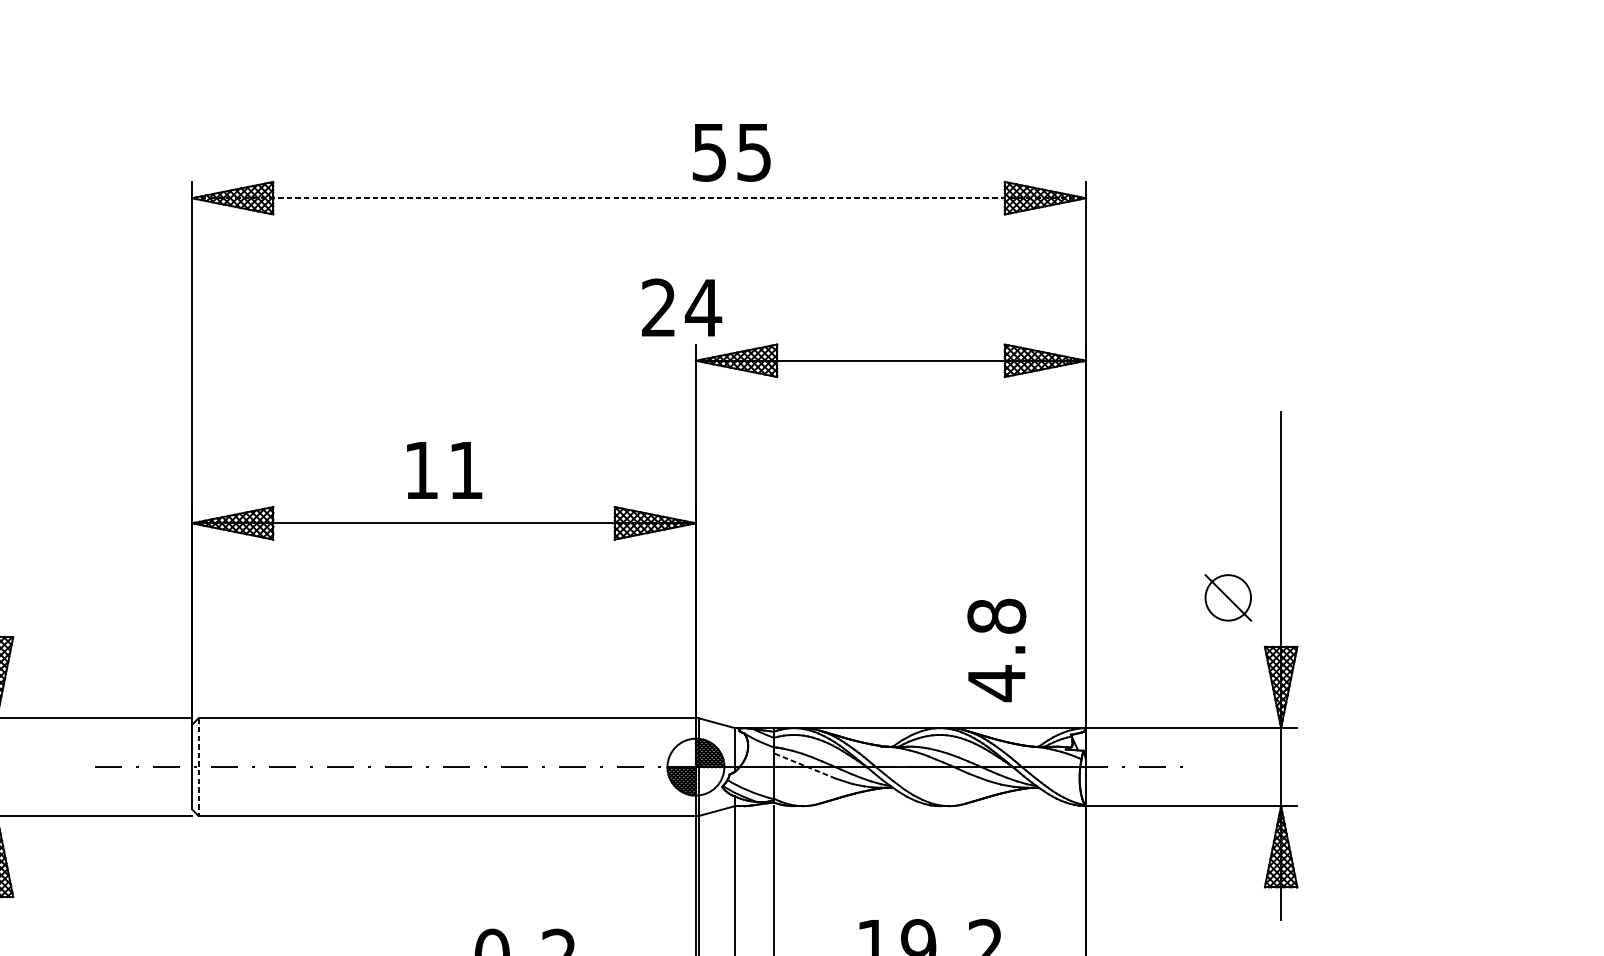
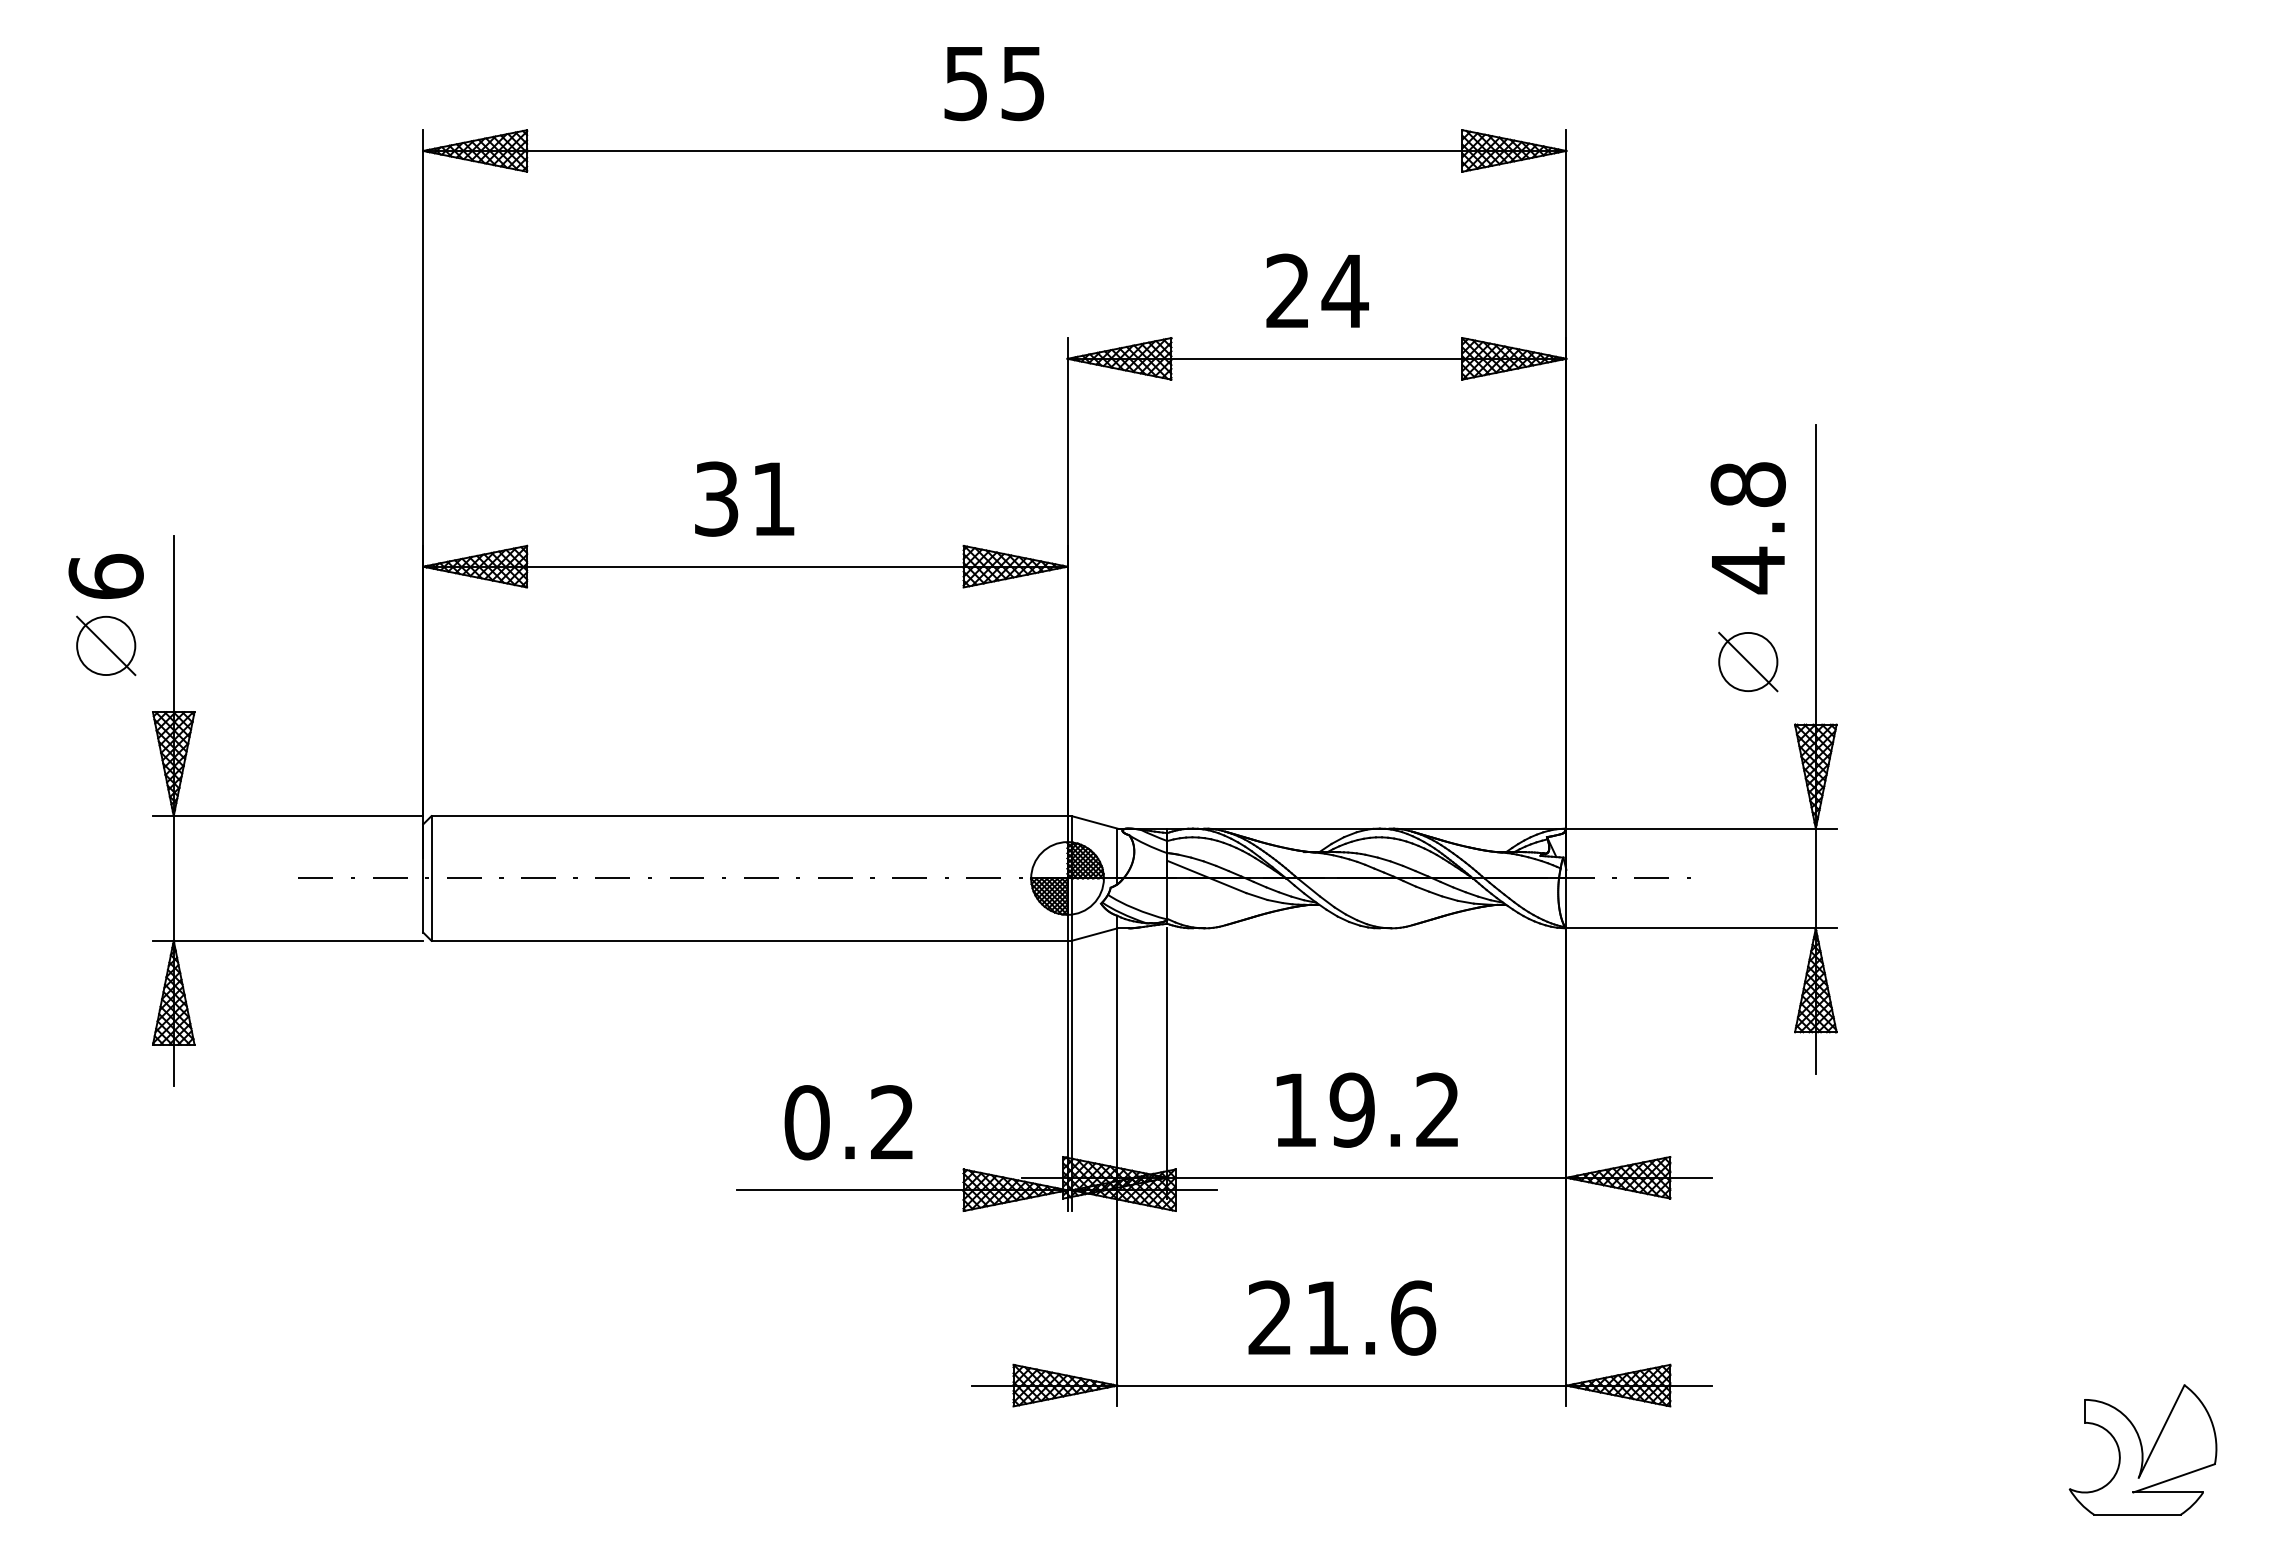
text: (731, 153) -> (993, 84), moved
line: (638, 197) -> (994, 150), dashed -> solid
text: (681, 307) -> (1317, 290), moved
text: (421, 470) -> (716, 498), 11 -> 31
text: (996, 650) -> (1747, 528), moved
line: (804, 765) -> (1206, 876), dashed -> solid
line: (198, 767) -> (431, 878), dashed -> solid

